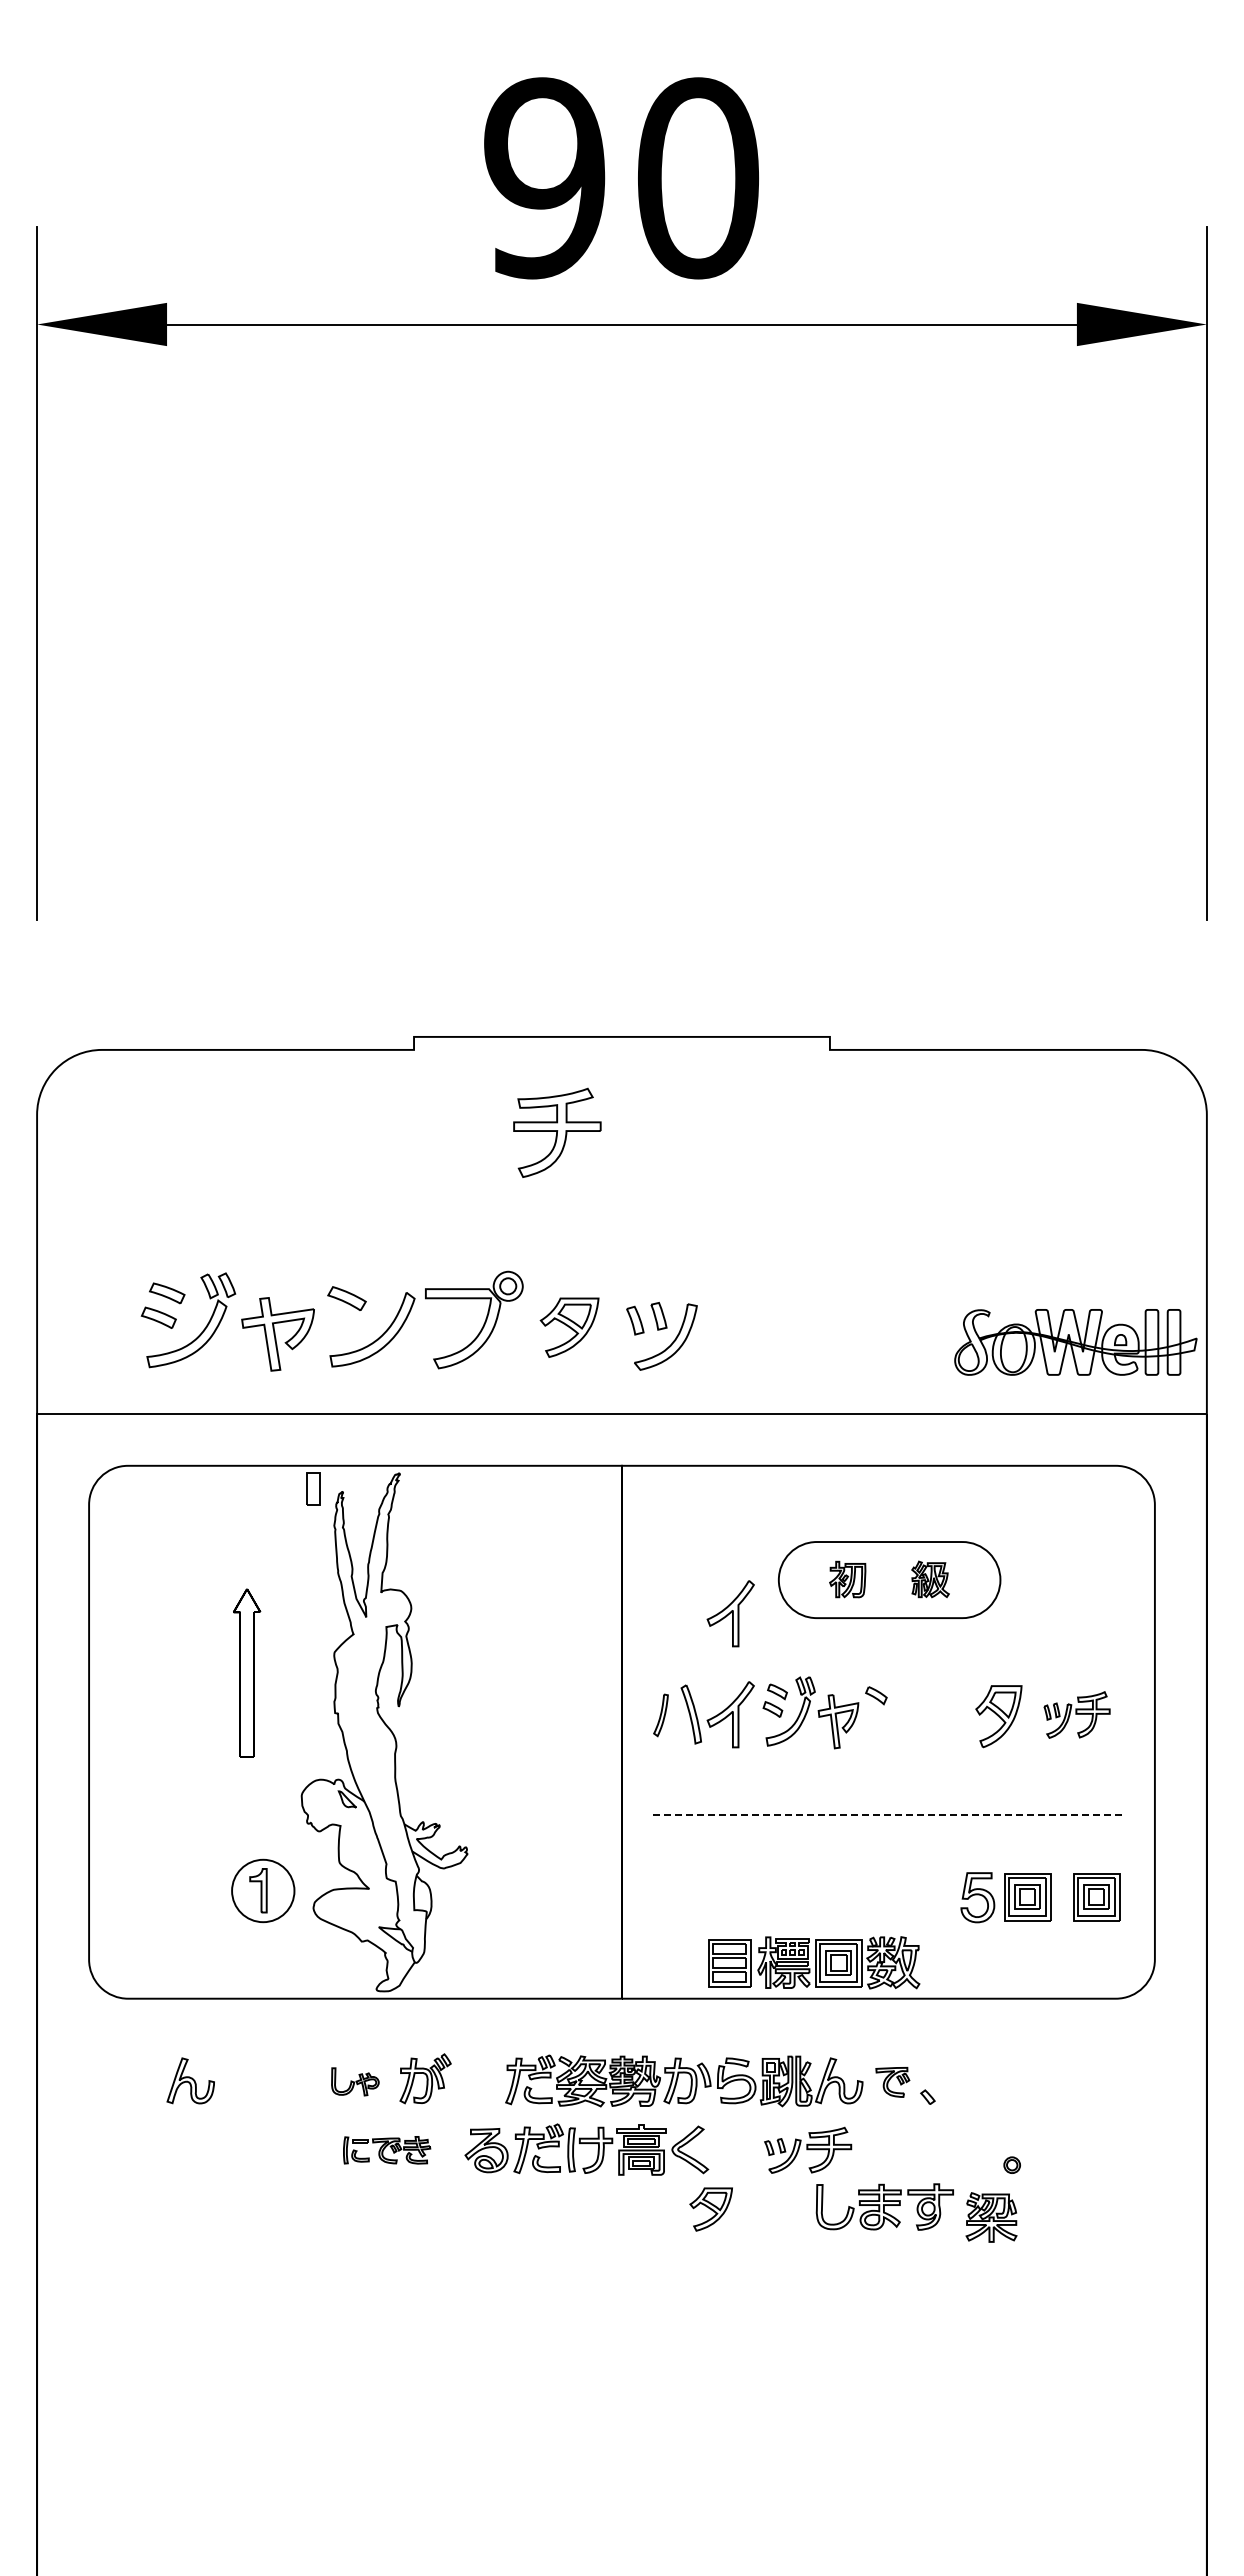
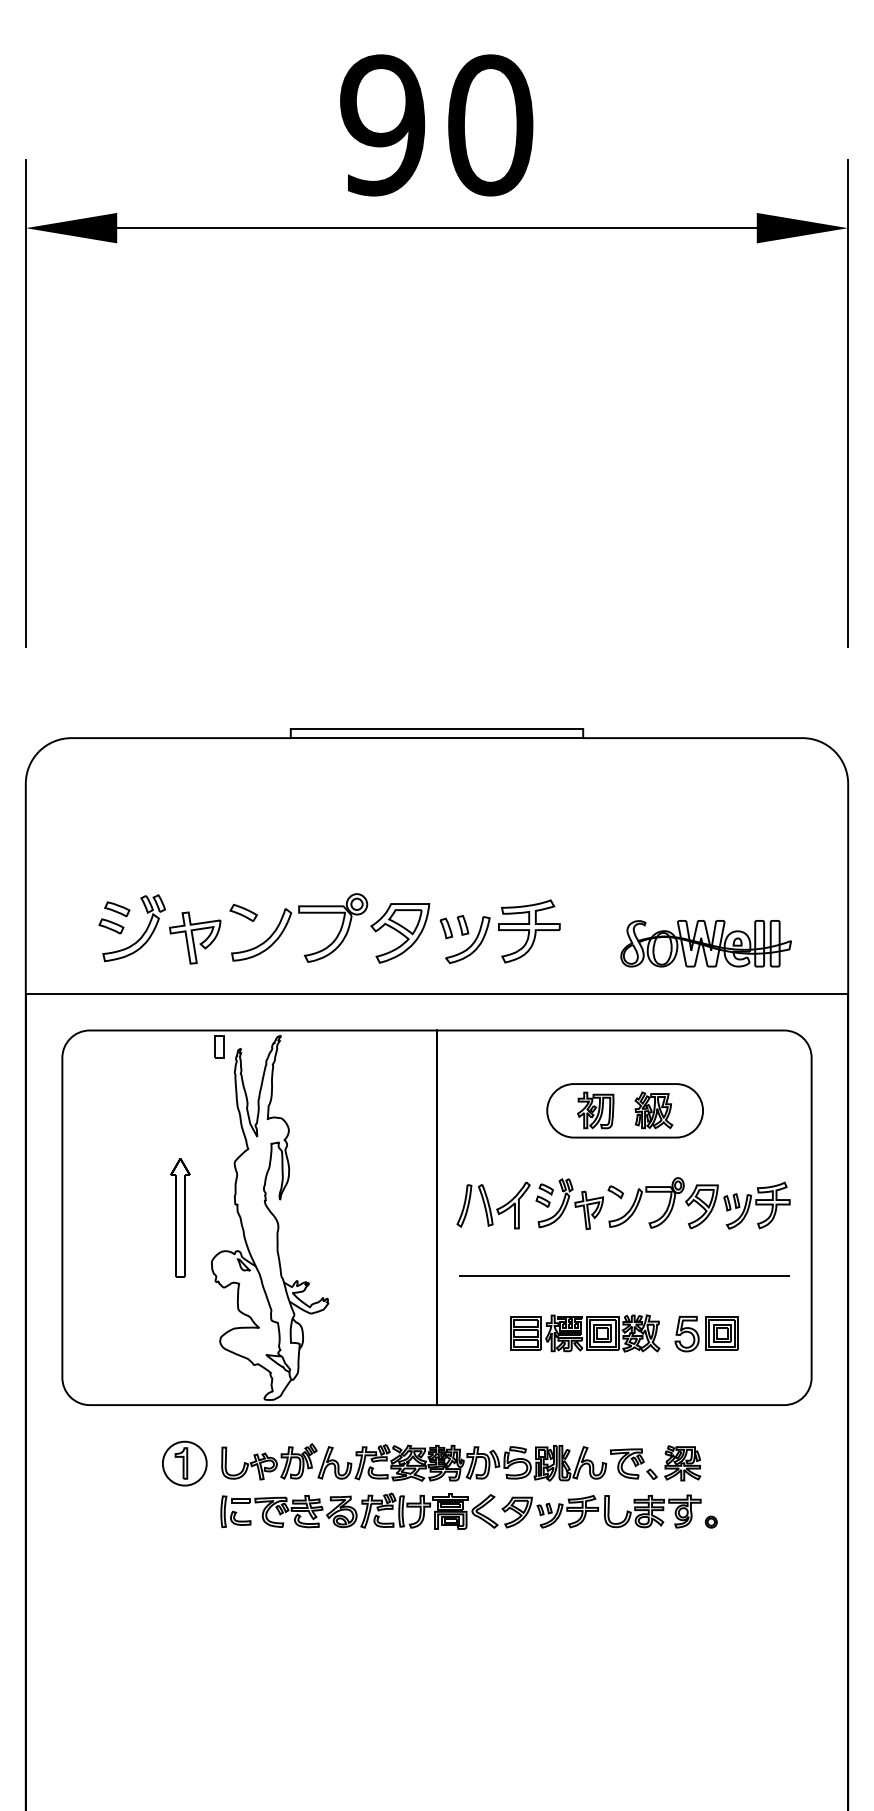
line: (621, 1049) -> (436, 737), added
part: (557, 1132) -> (529, 931), moved
part: (569, 1327) -> (400, 933), size x1.43
part: (1075, 1342) -> (705, 943), moved
part: (847, 1579) -> (595, 1110), size x1.43
part: (930, 1579) -> (653, 1110), size x1.43
part: (730, 1613) -> (513, 1134), removed
part: (247, 1672) -> (180, 1217), moved
part: (911, 1706) -> (640, 1199), added
part: (1076, 1714) -> (756, 1205), size x1.43
part: (660, 1715) -> (464, 1206), size x1.43
line: (888, 1814) -> (624, 1275), dashed -> solid
part: (263, 1890) -> (184, 1463), moved
part: (1096, 1897) -> (770, 1333), removed
part: (814, 1962) -> (585, 1333), moved
part: (190, 2080) -> (334, 1462), moved
part: (355, 2081) -> (249, 1463), size x1.67
part: (892, 2082) -> (627, 1464), size x1.43
part: (386, 2150) -> (271, 1511), size x1.67
part: (884, 2206) -> (652, 1511), moved
part: (710, 2209) -> (516, 1512), moved
part: (991, 2217) -> (682, 1463), moved

